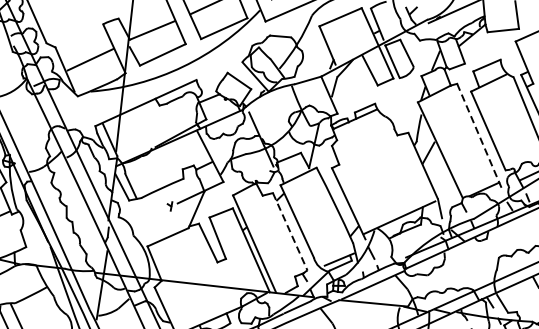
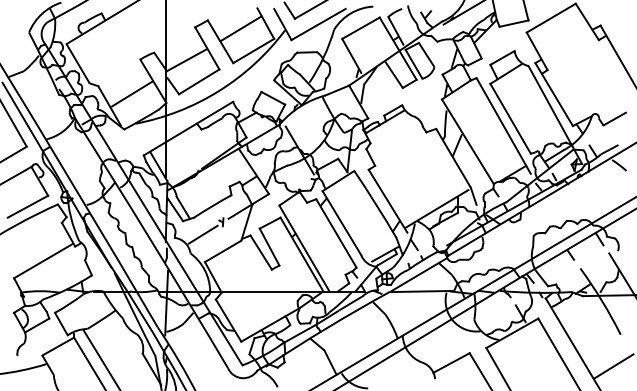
line: (479, 138) -> (503, 126), dashed -> solid
line: (148, 216) -> (202, 234), added
line: (290, 231) -> (336, 233), dashed -> solid

